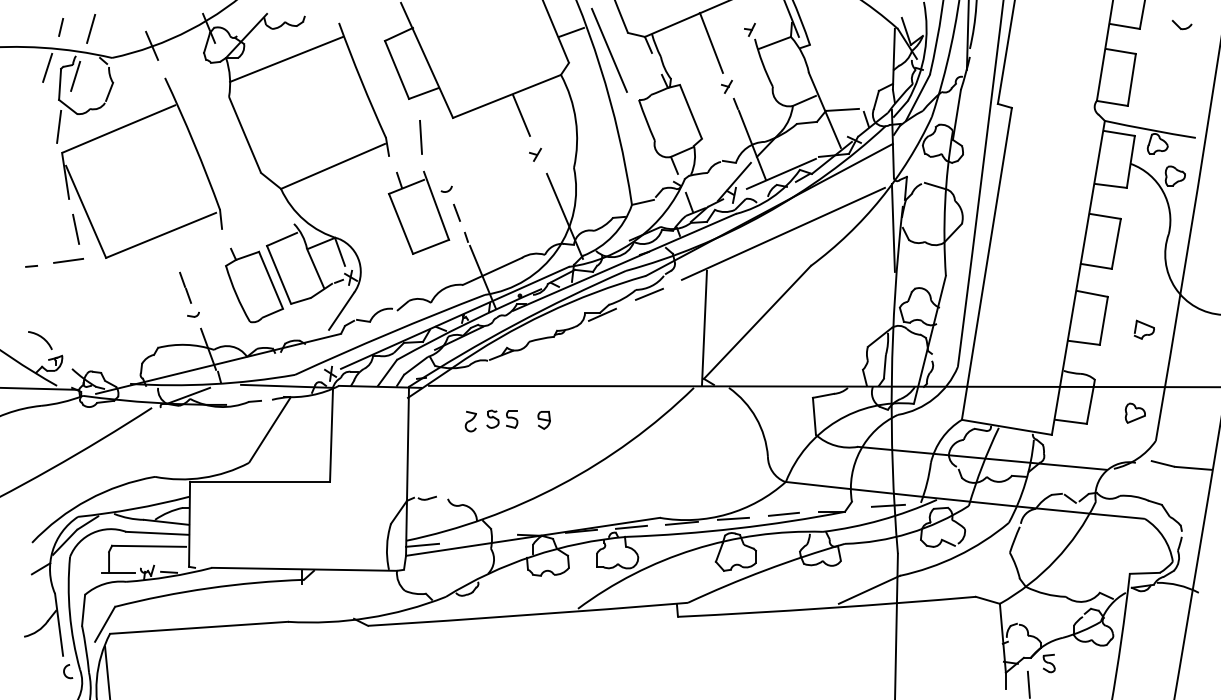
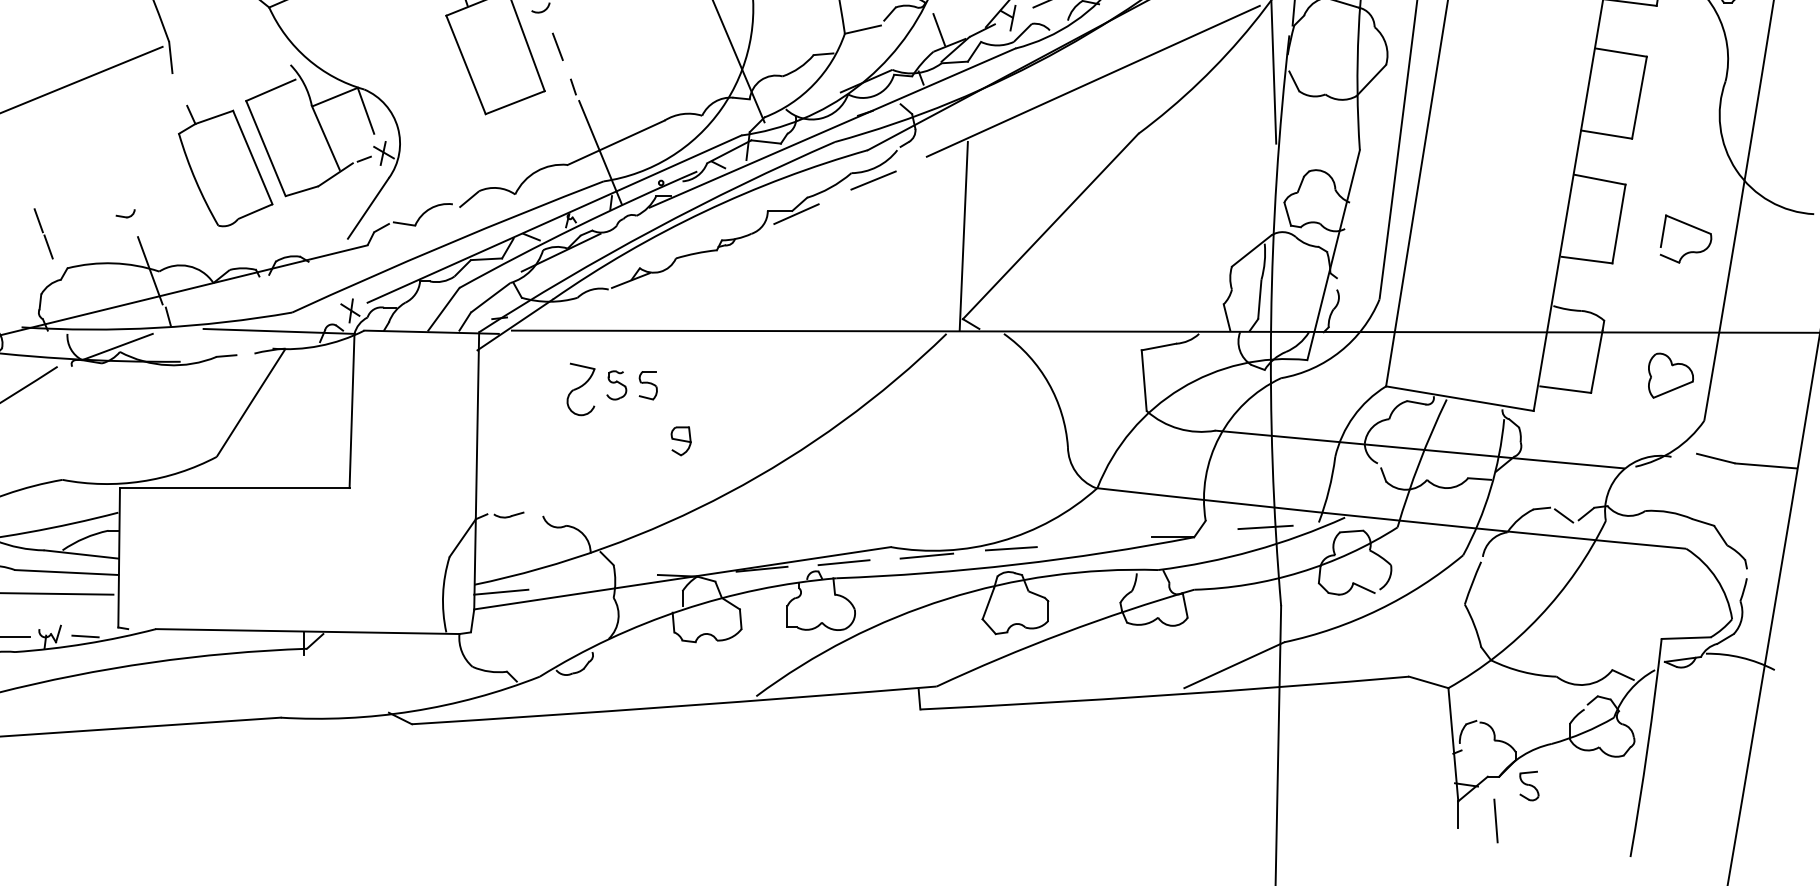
line: (185, 287) -> (43, 233), moved
part: (1143, 329) -> (1683, 238), size x1.6
part: (1134, 412) -> (1669, 374), size x1.4
part: (543, 419) -> (680, 439), moved
part: (470, 421) -> (580, 389), size x1.6
line: (783, 513) -> (1093, 539), removed

